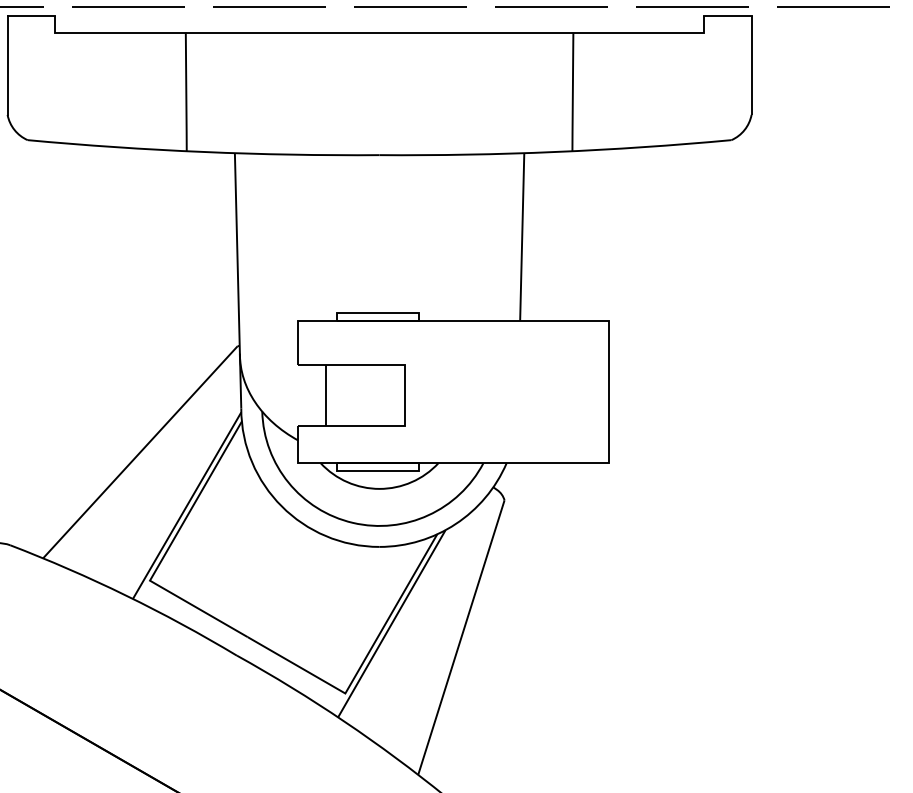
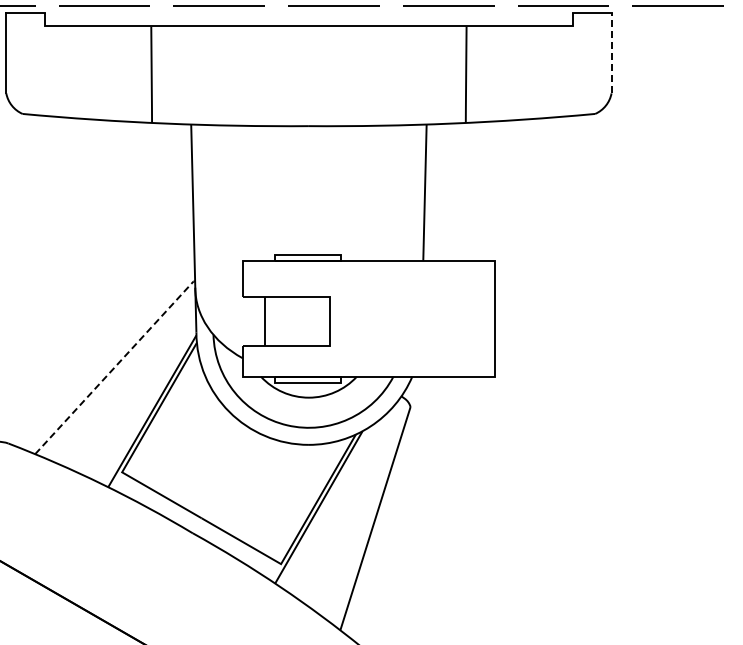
line: (751, 64) -> (611, 52), solid -> dashed
line: (140, 451) -> (114, 367), solid -> dashed

